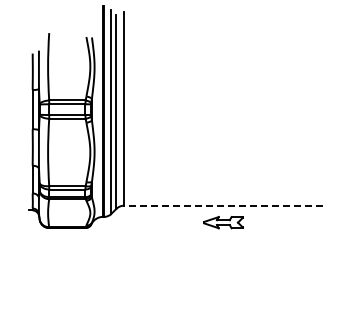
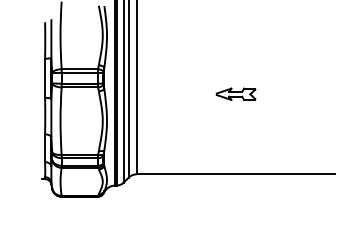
line: (223, 205) -> (235, 174), dashed -> solid
part: (223, 222) -> (235, 94), moved

